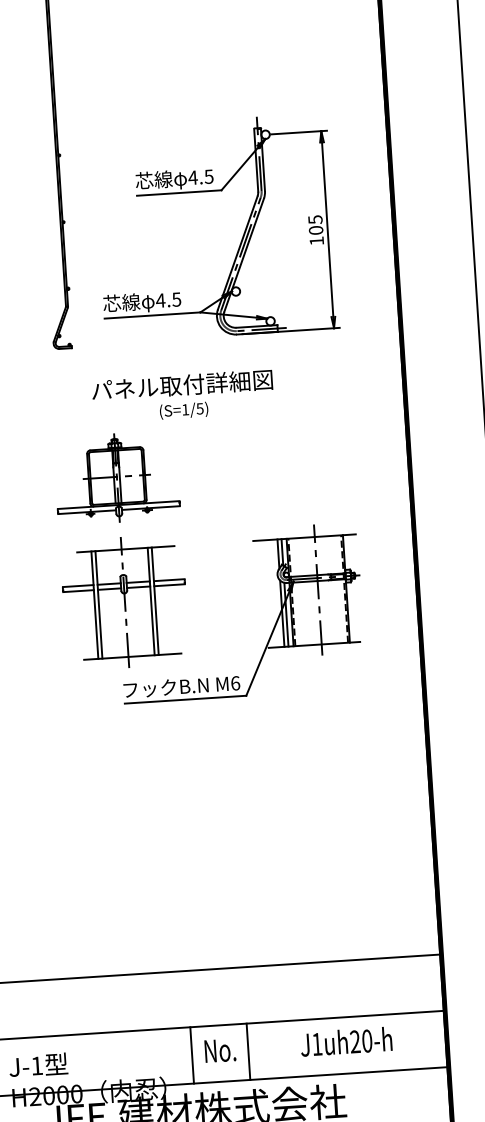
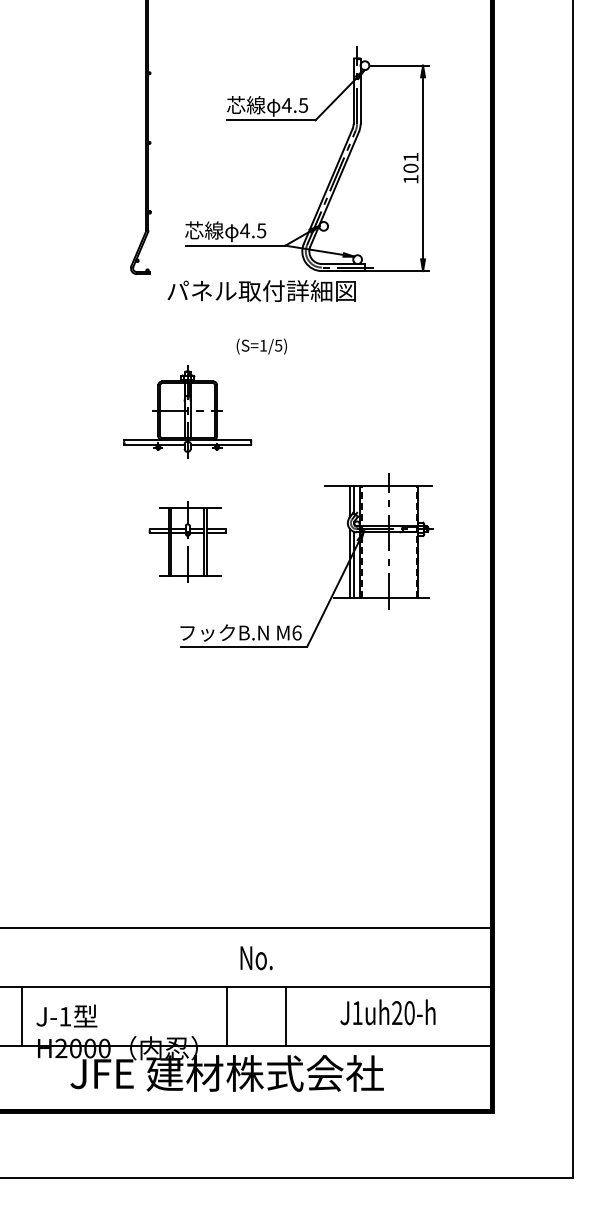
text: (314, 219) -> (410, 156), 105 -> 101
text: (182, 384) -> (261, 290), moved
part: (124, 602) -> (187, 541), size x0.6
text: (220, 1051) -> (256, 958), moved

